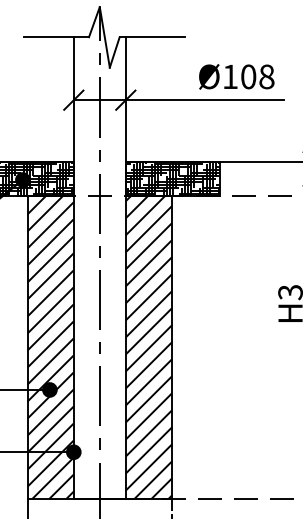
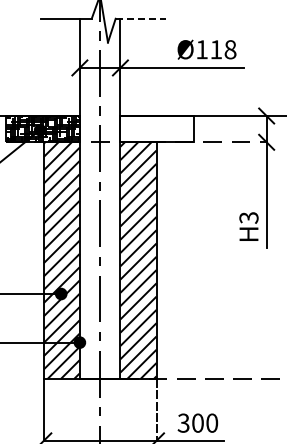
line: (152, 36) -> (141, 18), solid -> dashed
text: (248, 76) -> (216, 49), Ø108 -> Ø118
hatch: (173, 179) -> (157, 129), removed

